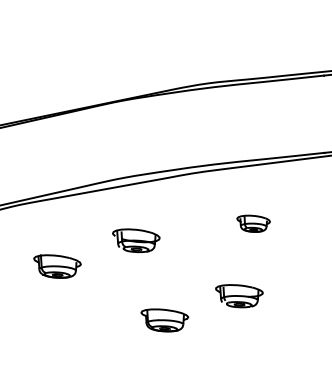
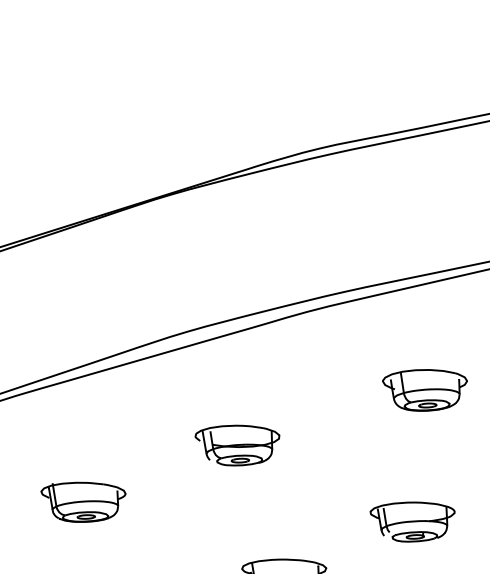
part: (253, 223) -> (425, 389), size x1.43
part: (136, 240) -> (238, 444), moved

